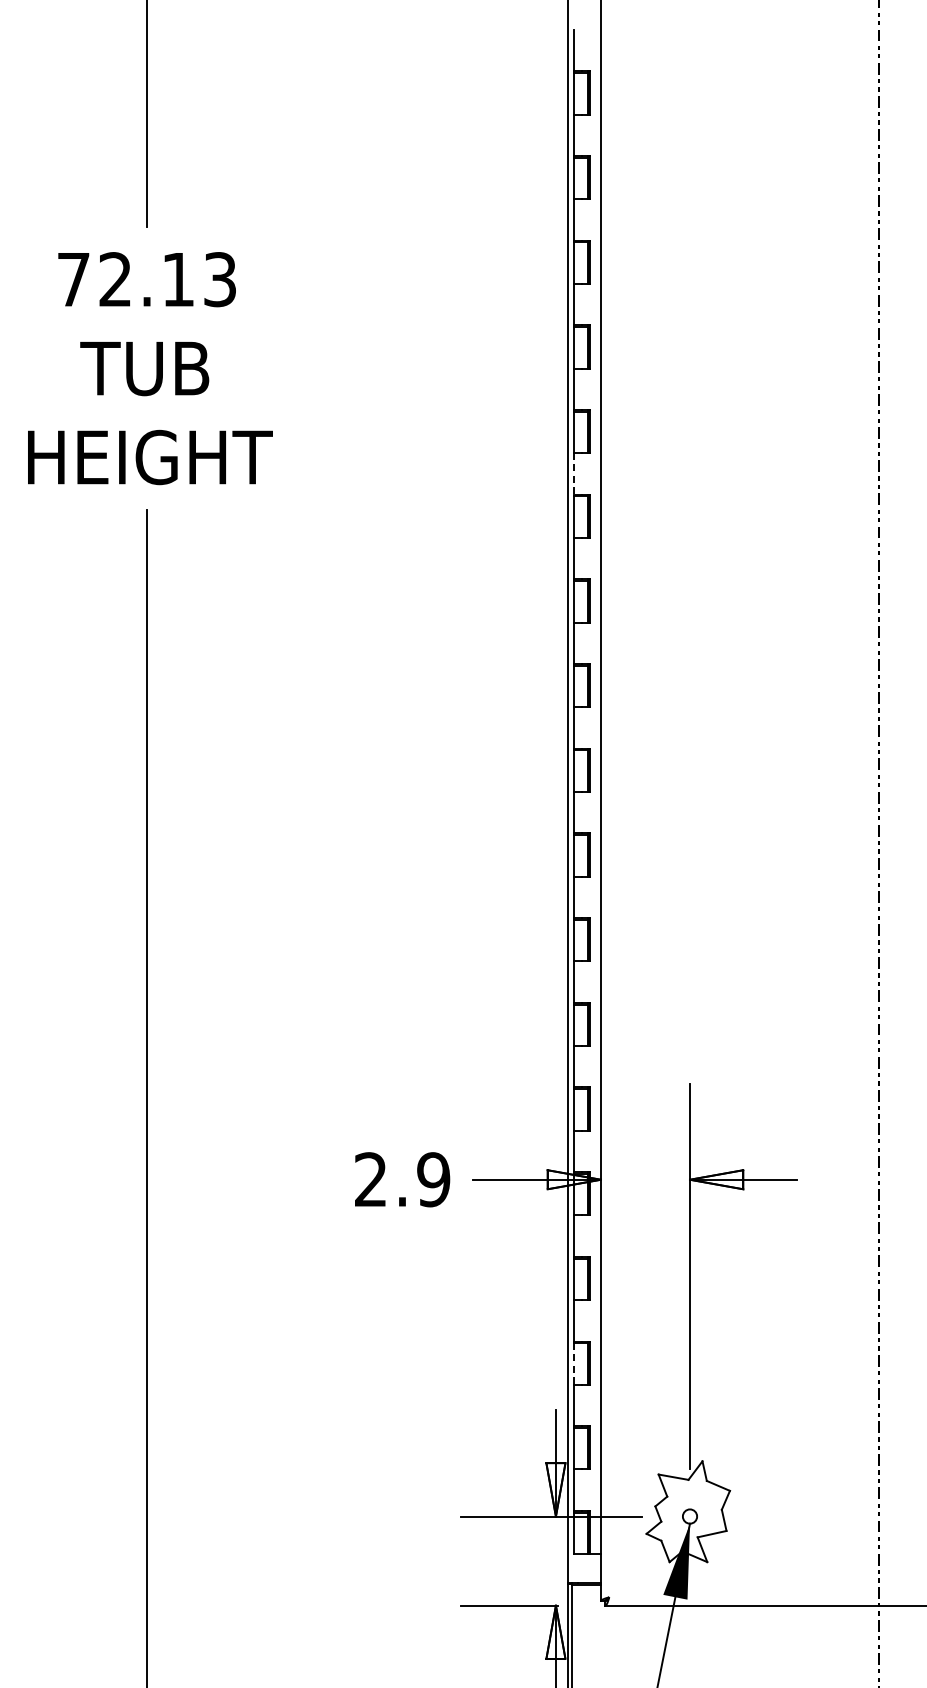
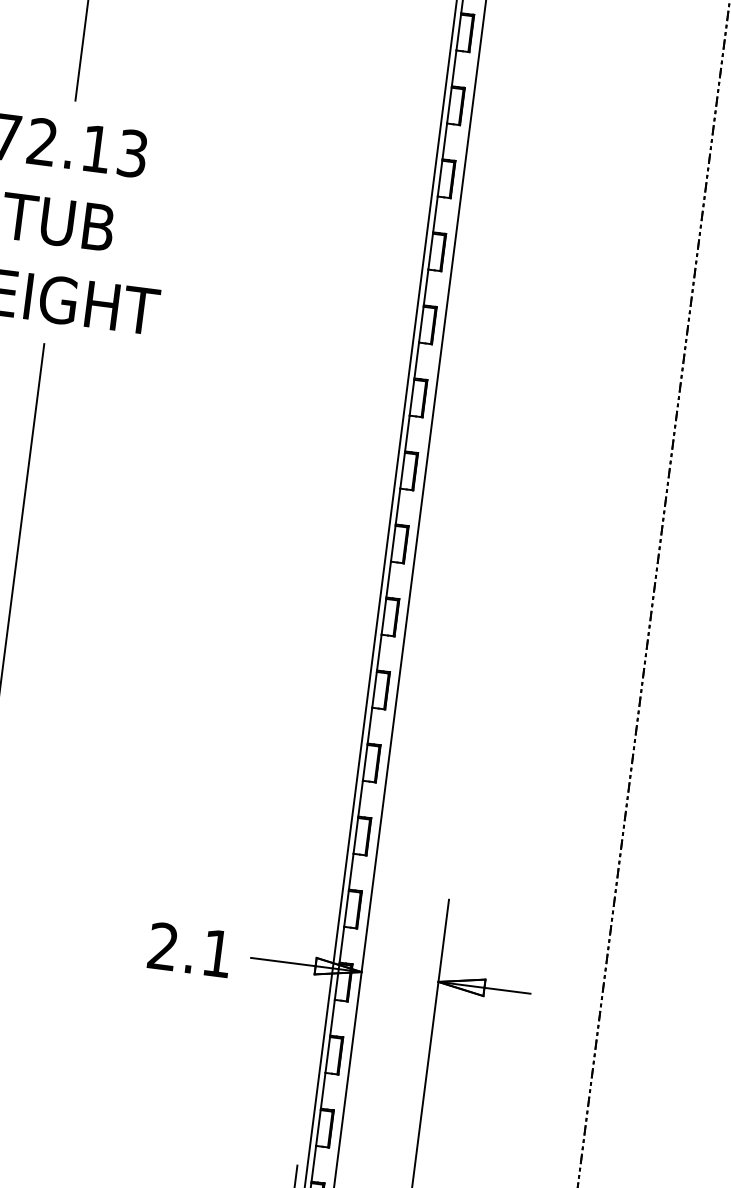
line: (574, 474) -> (416, 360), dashed -> solid
text: (433, 1179) -> (217, 953), 2.9 -> 2.1
line: (574, 1363) -> (318, 1127), dashed -> solid

